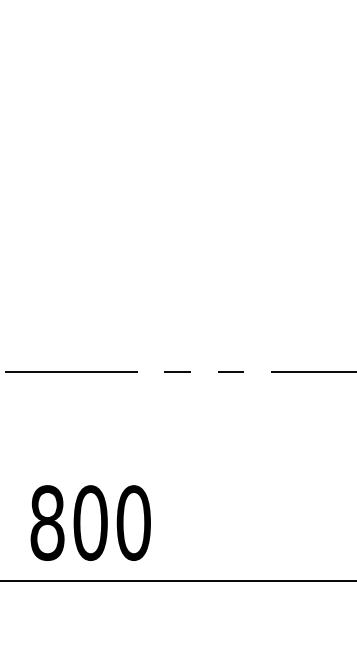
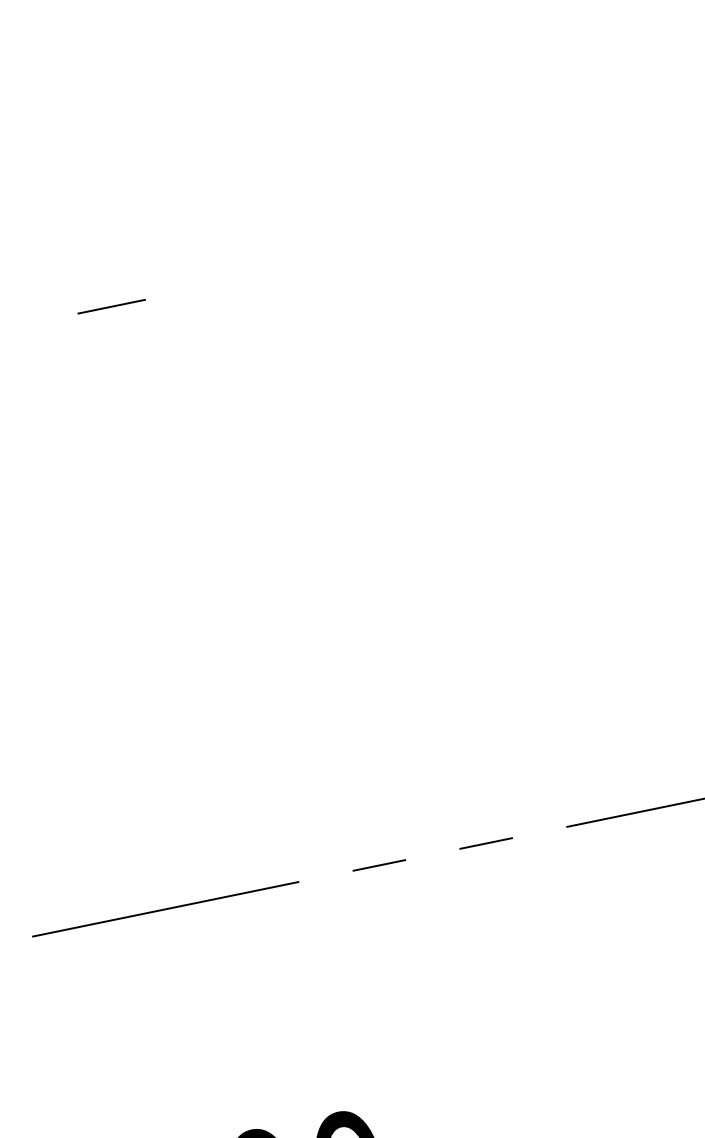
line: (104, 78) -> (111, 306), added

